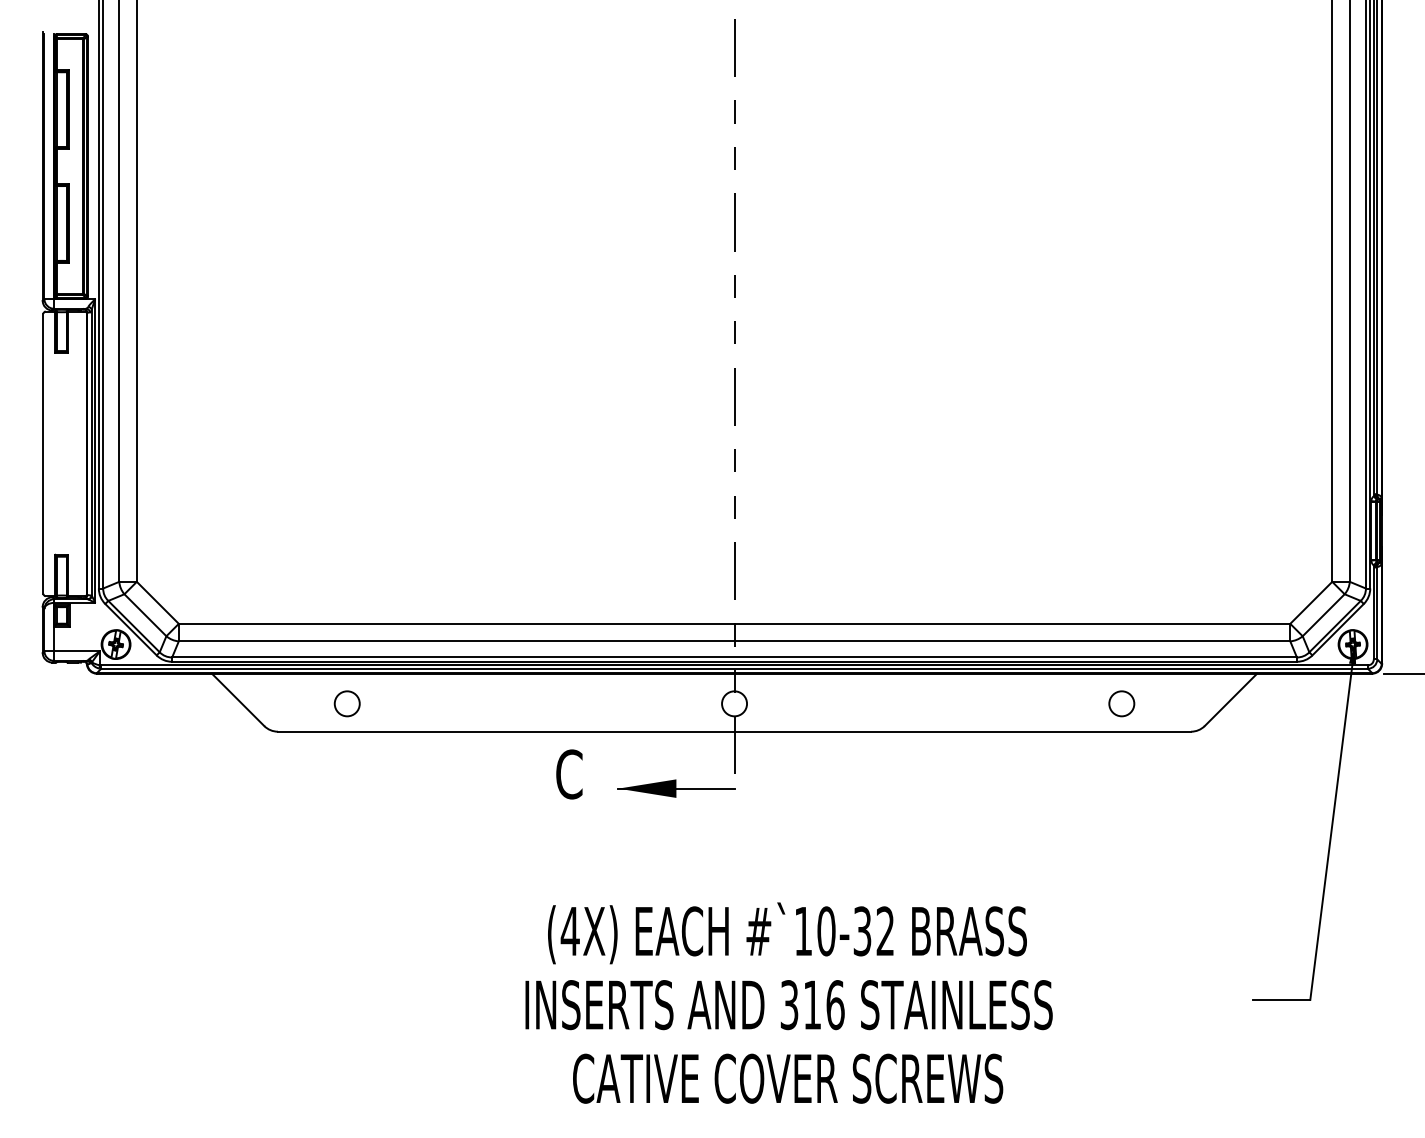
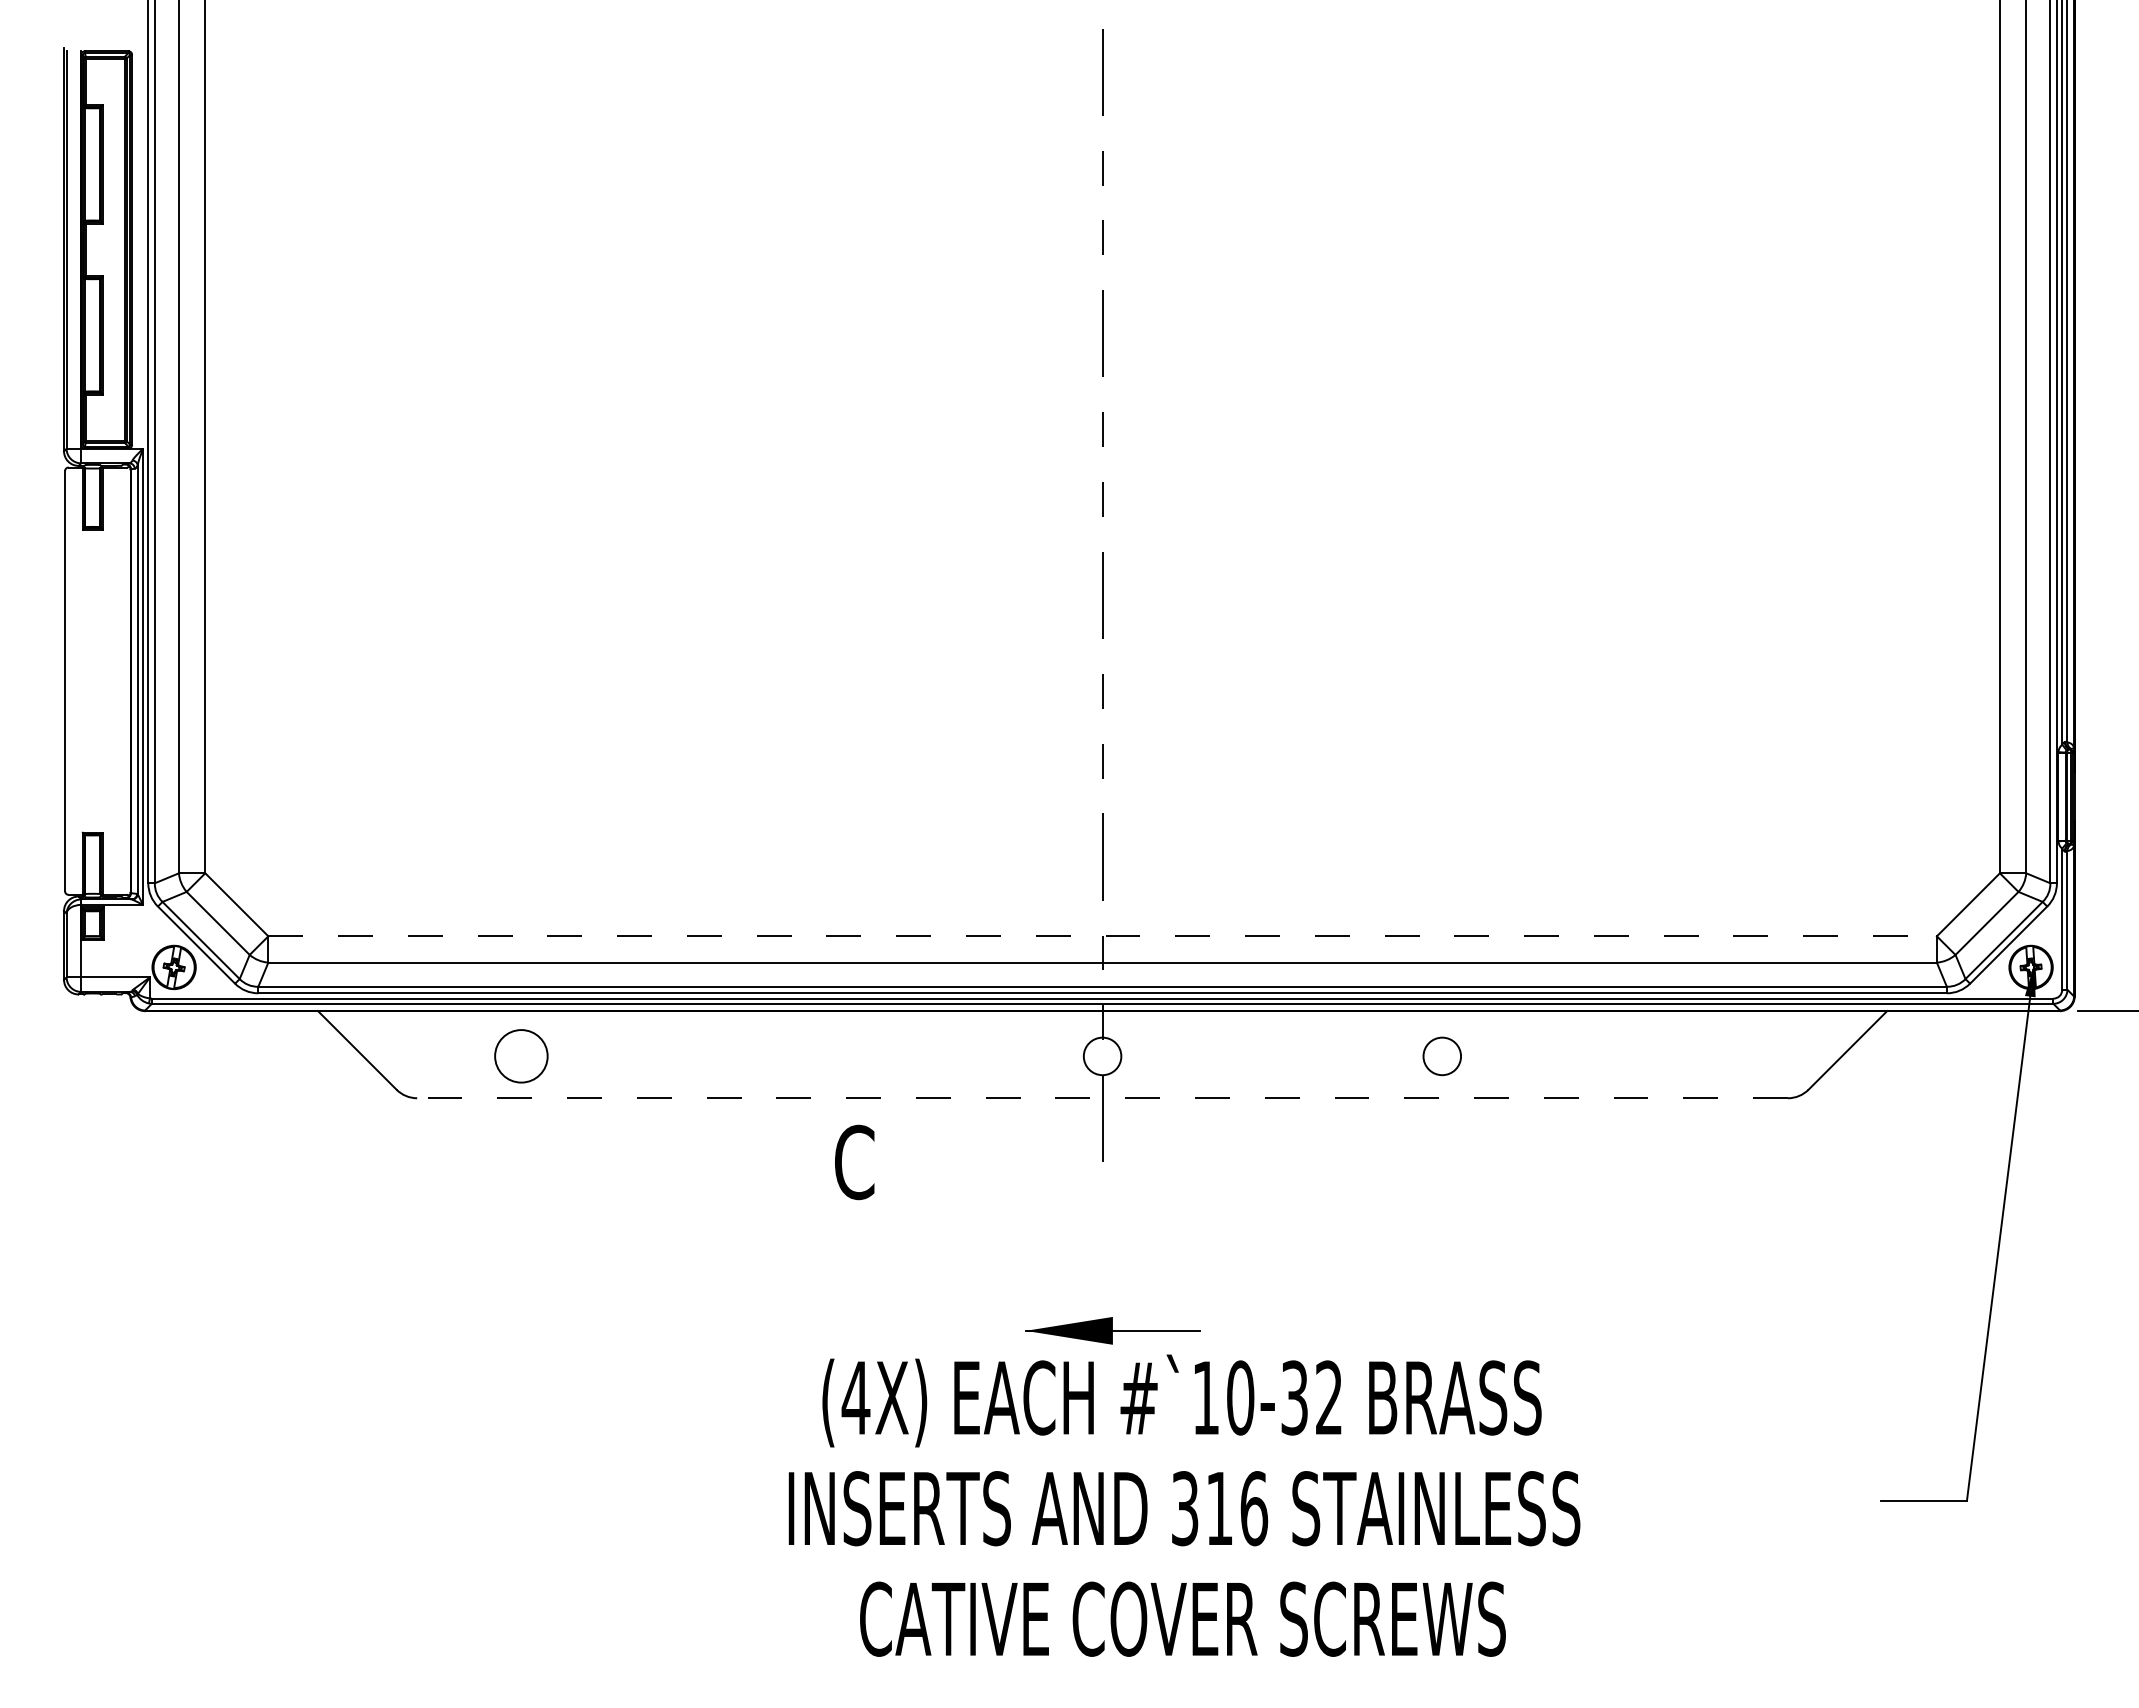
line: (734, 623) -> (1102, 935), solid -> dashed
circle: (346, 703) -> (520, 1055), size x1.4
circle: (1121, 703) -> (1441, 1055), moved
line: (734, 731) -> (1102, 1097), solid -> dashed
part: (676, 788) -> (1113, 1330), moved

